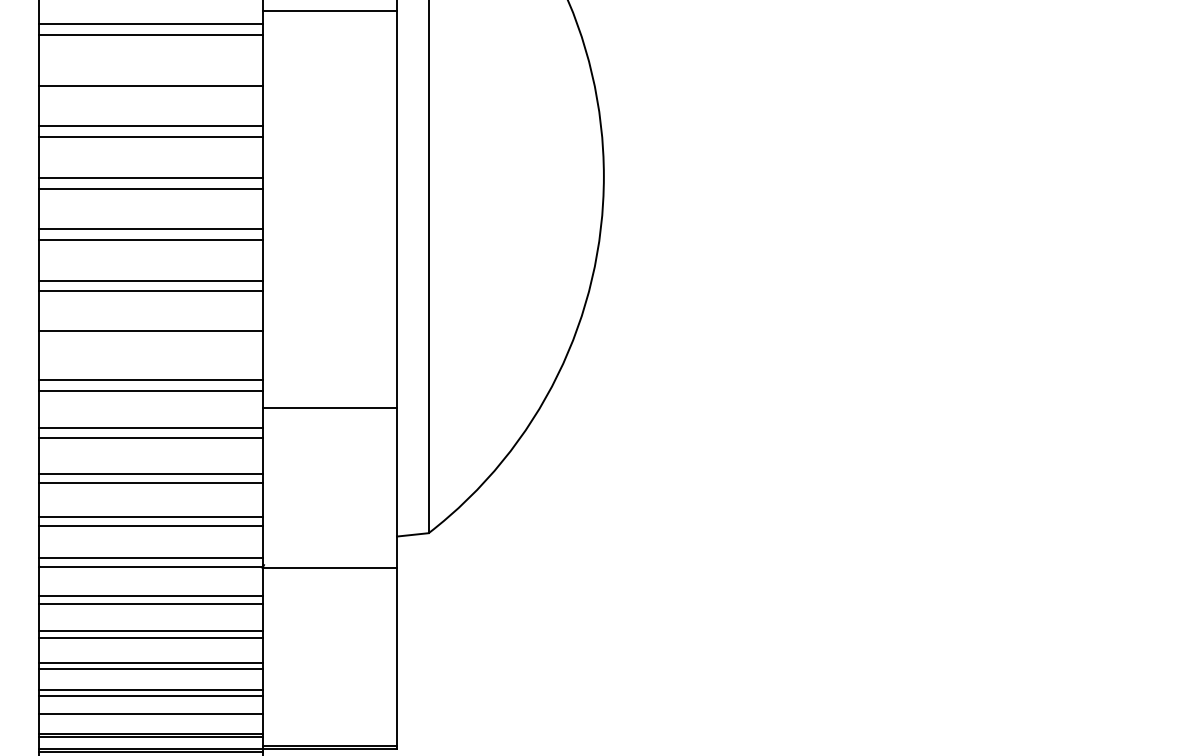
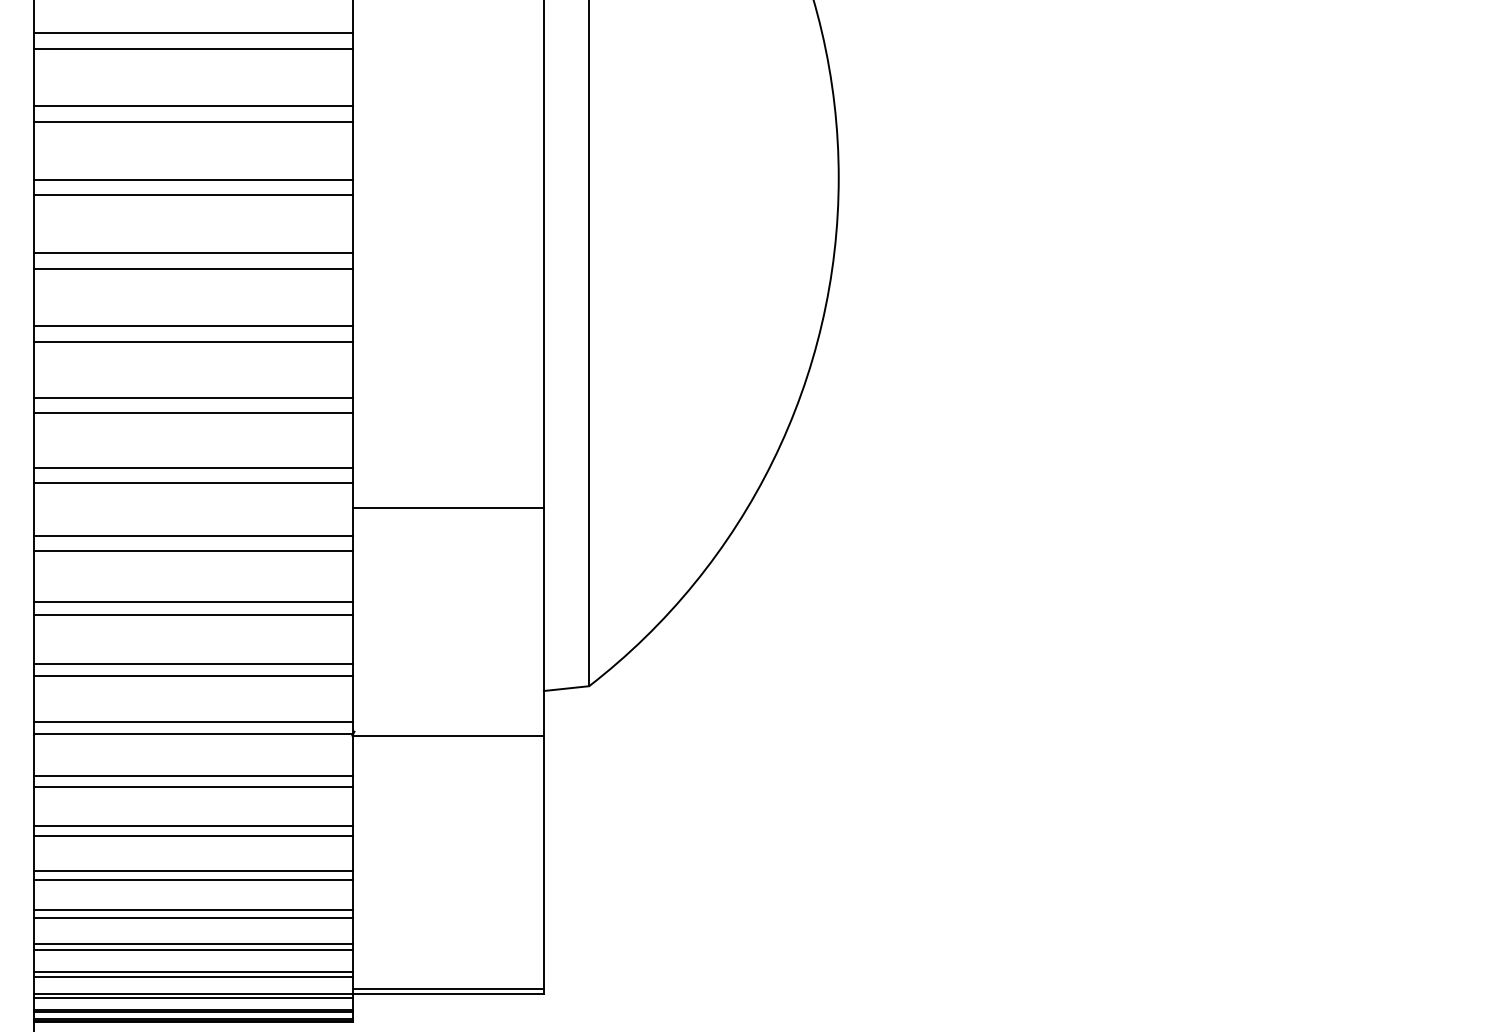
line: (150, 74) -> (192, 32), added
line: (150, 341) -> (192, 413), added
line: (150, 718) -> (192, 950), added

